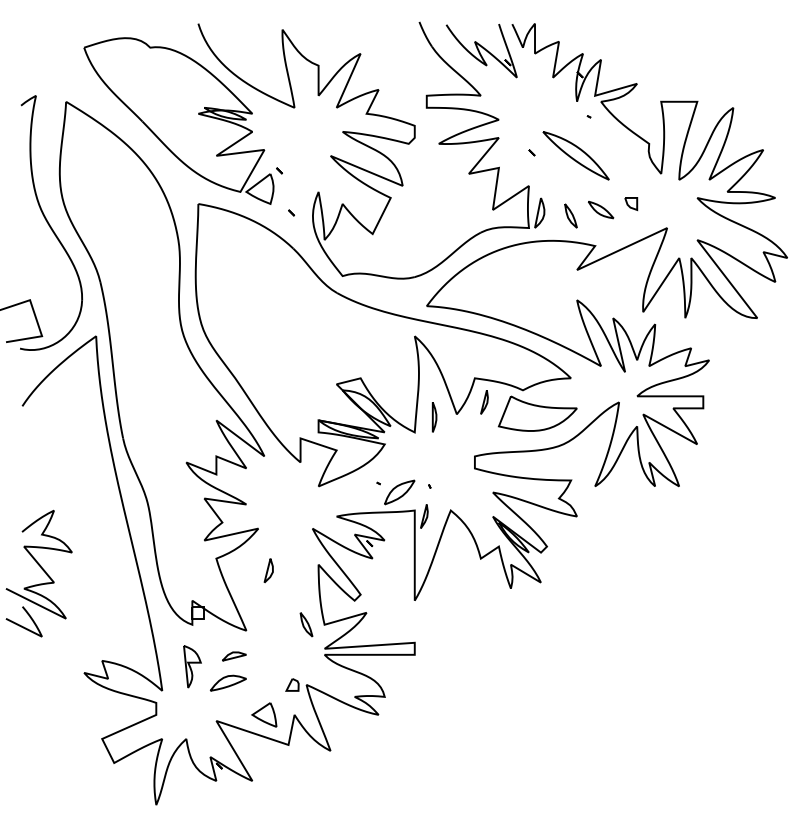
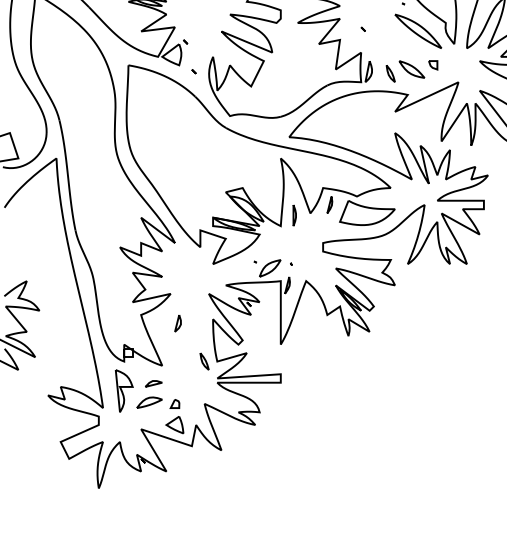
part: (575, 155) -> (417, 31), moved
part: (600, 209) -> (411, 69), size x1.43
part: (192, 666) -> (124, 390), size x1.43
part: (292, 684) -> (175, 403), moved

